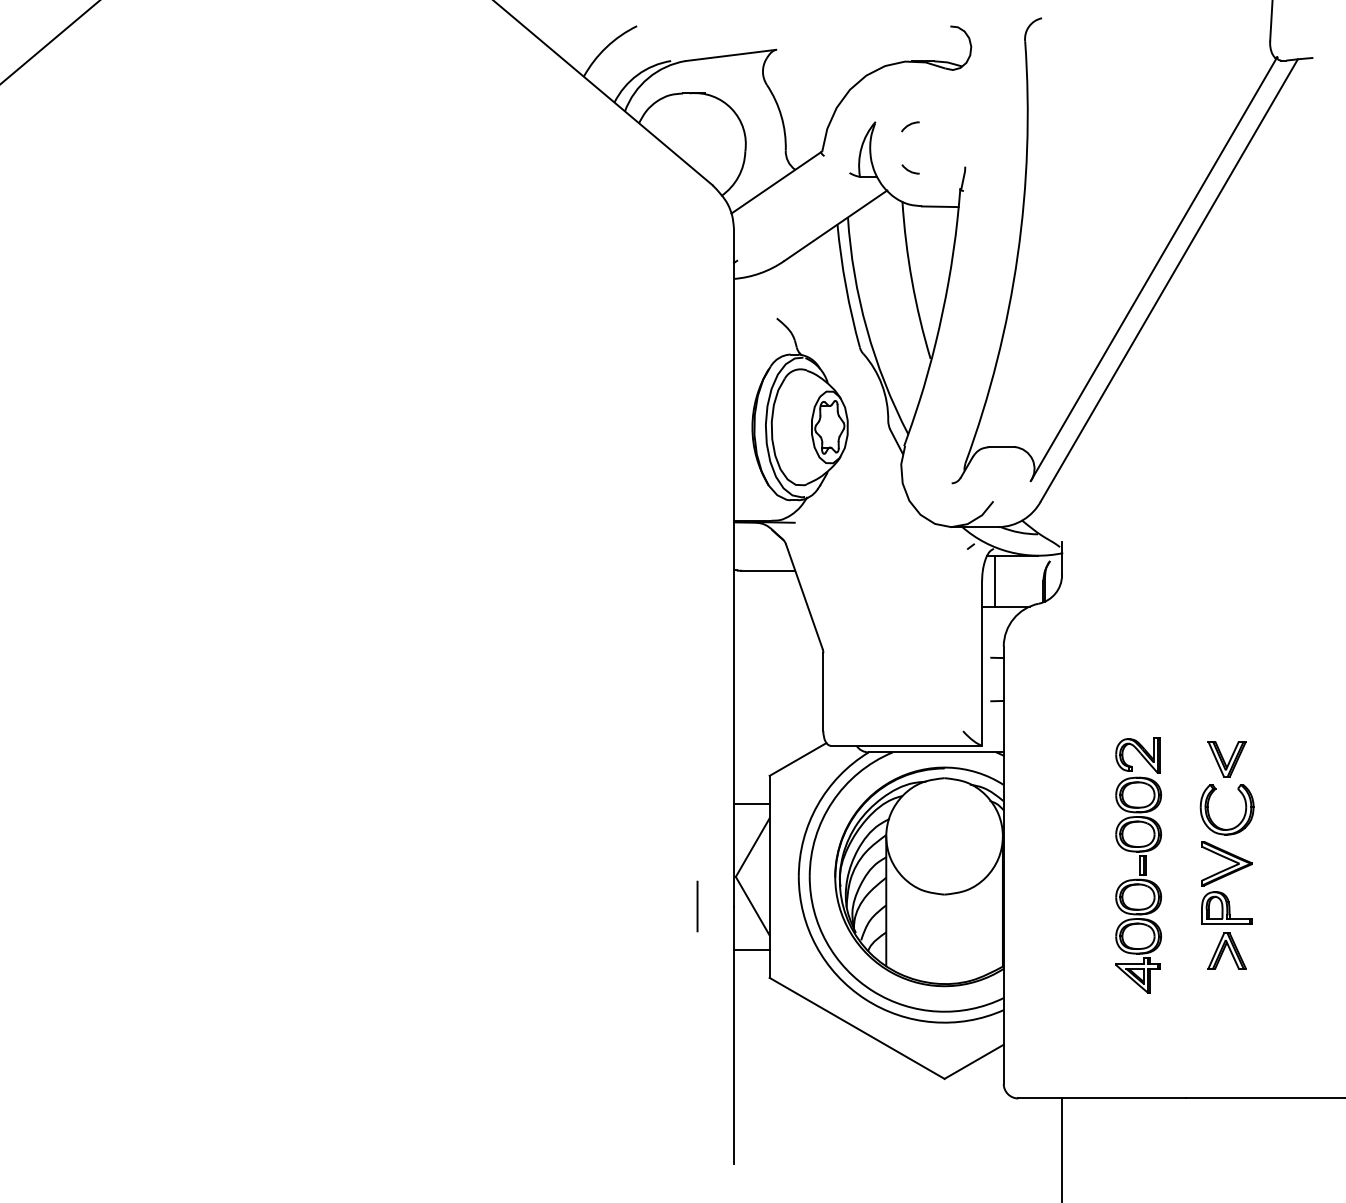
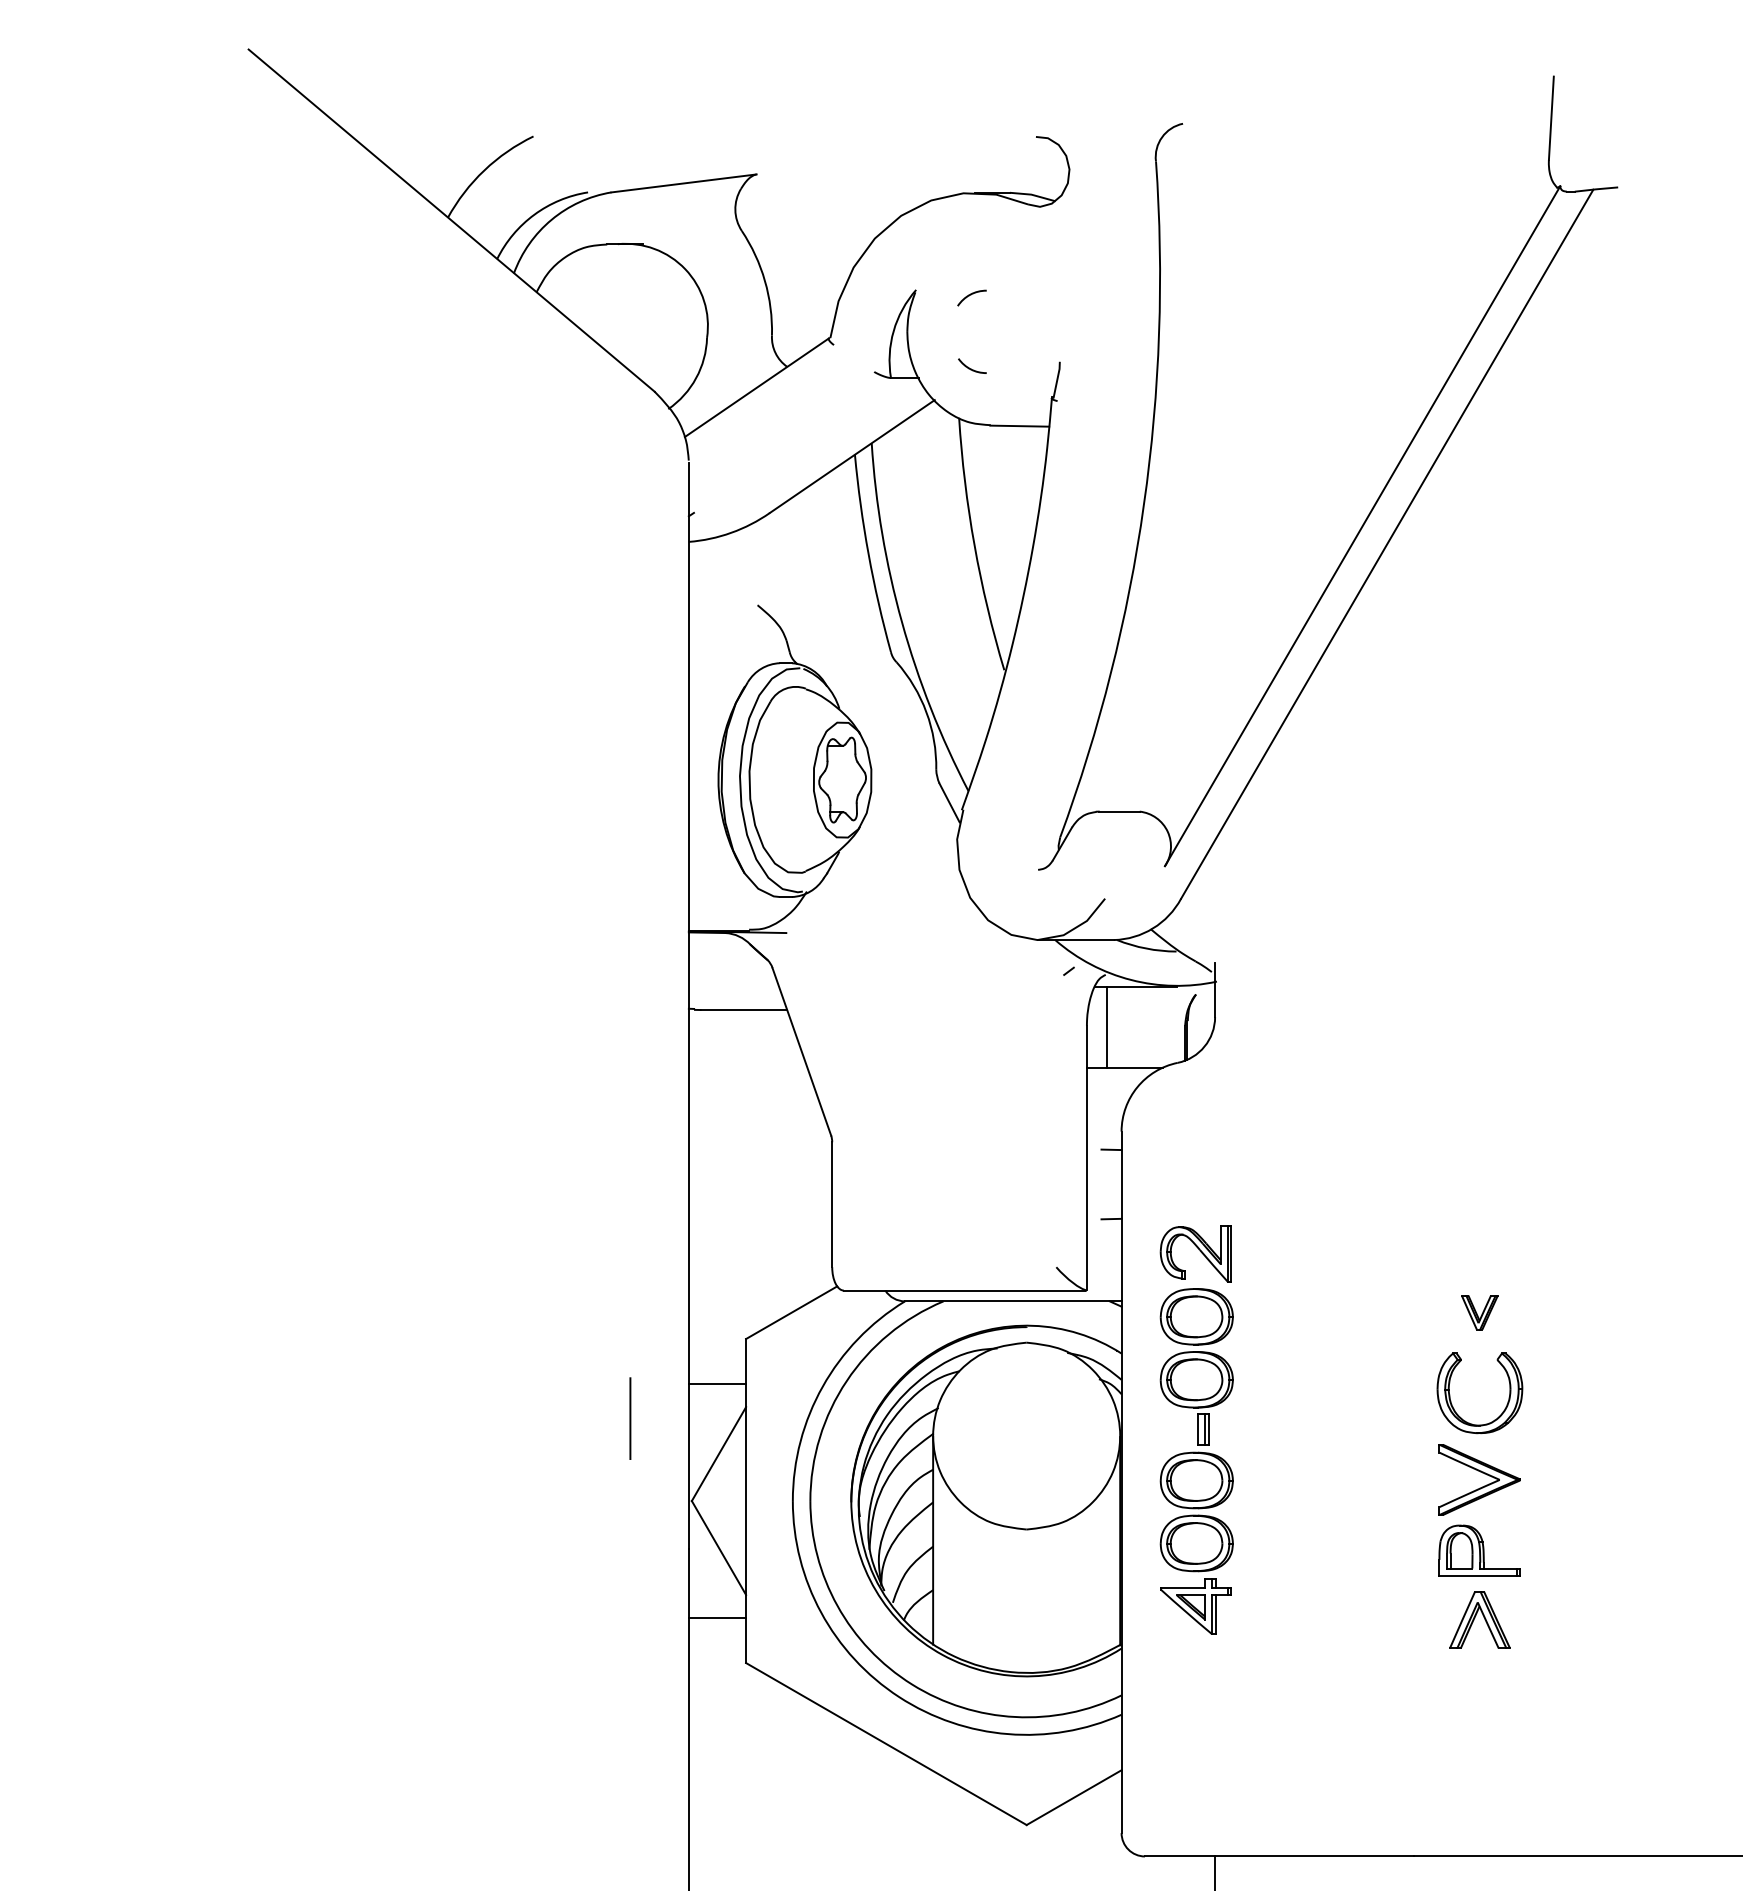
part: (1226, 759) -> (1478, 1312), size x0.6
part: (1138, 865) -> (1196, 1429), moved
line: (697, 906) -> (630, 1418), moved

